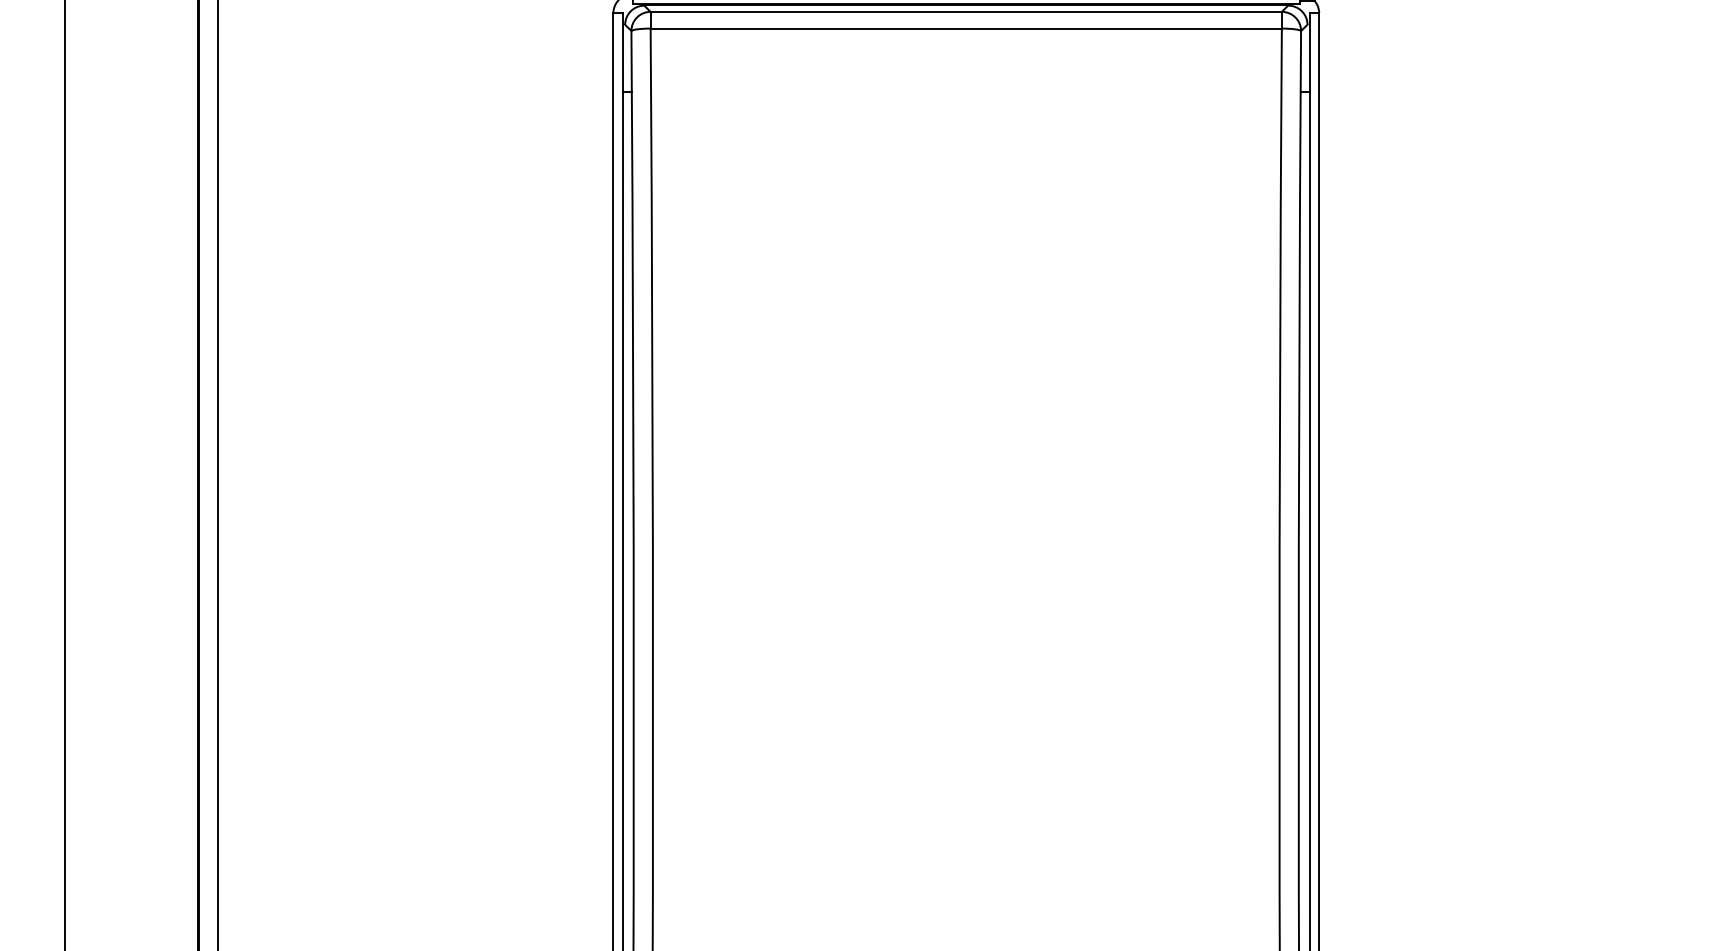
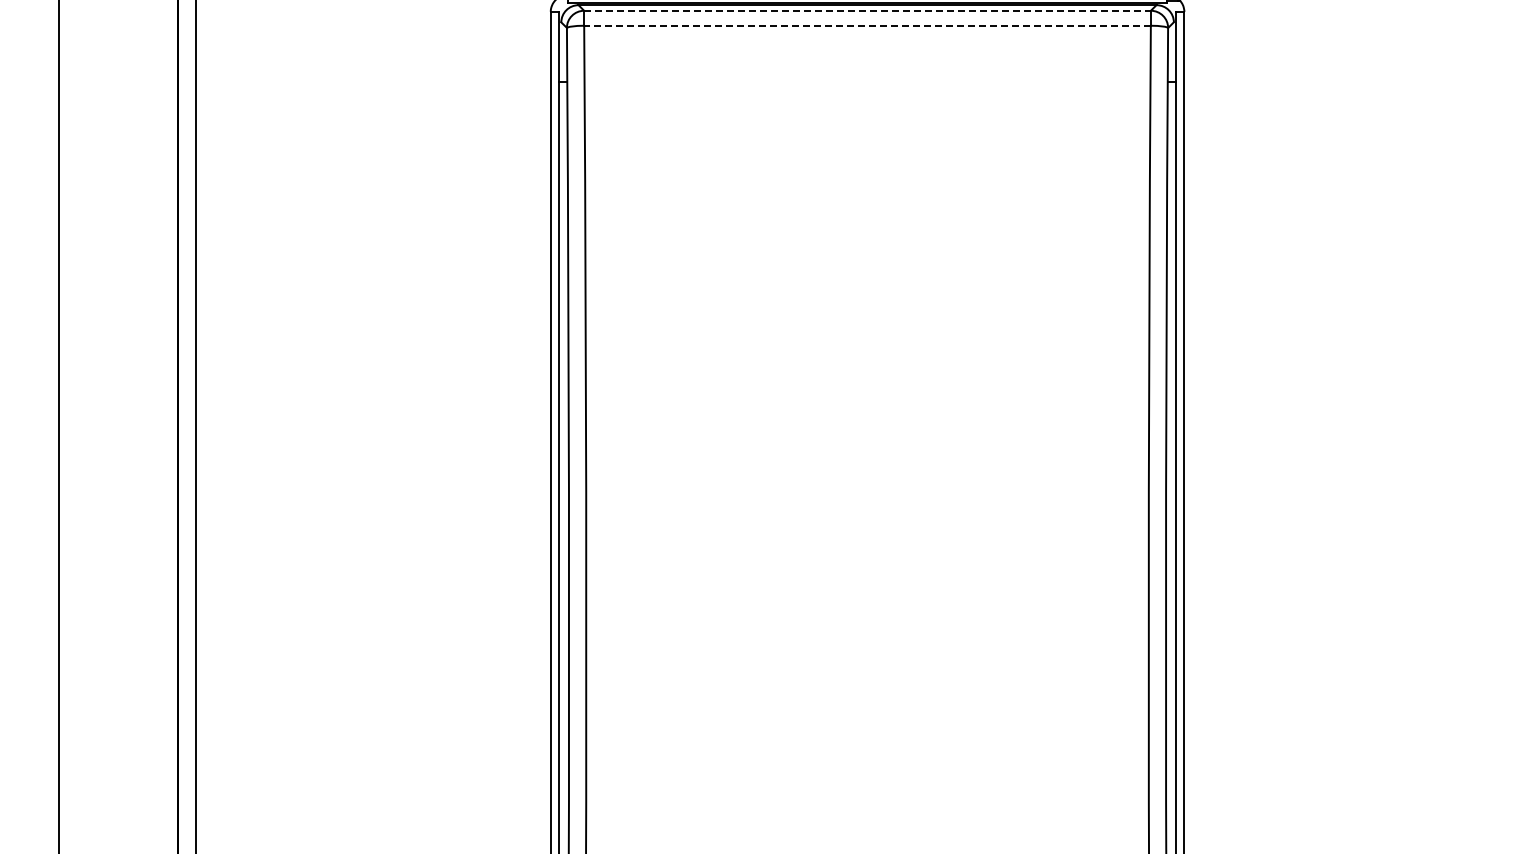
line: (967, 11) -> (868, 10), solid -> dashed
line: (966, 28) -> (867, 25), solid -> dashed

